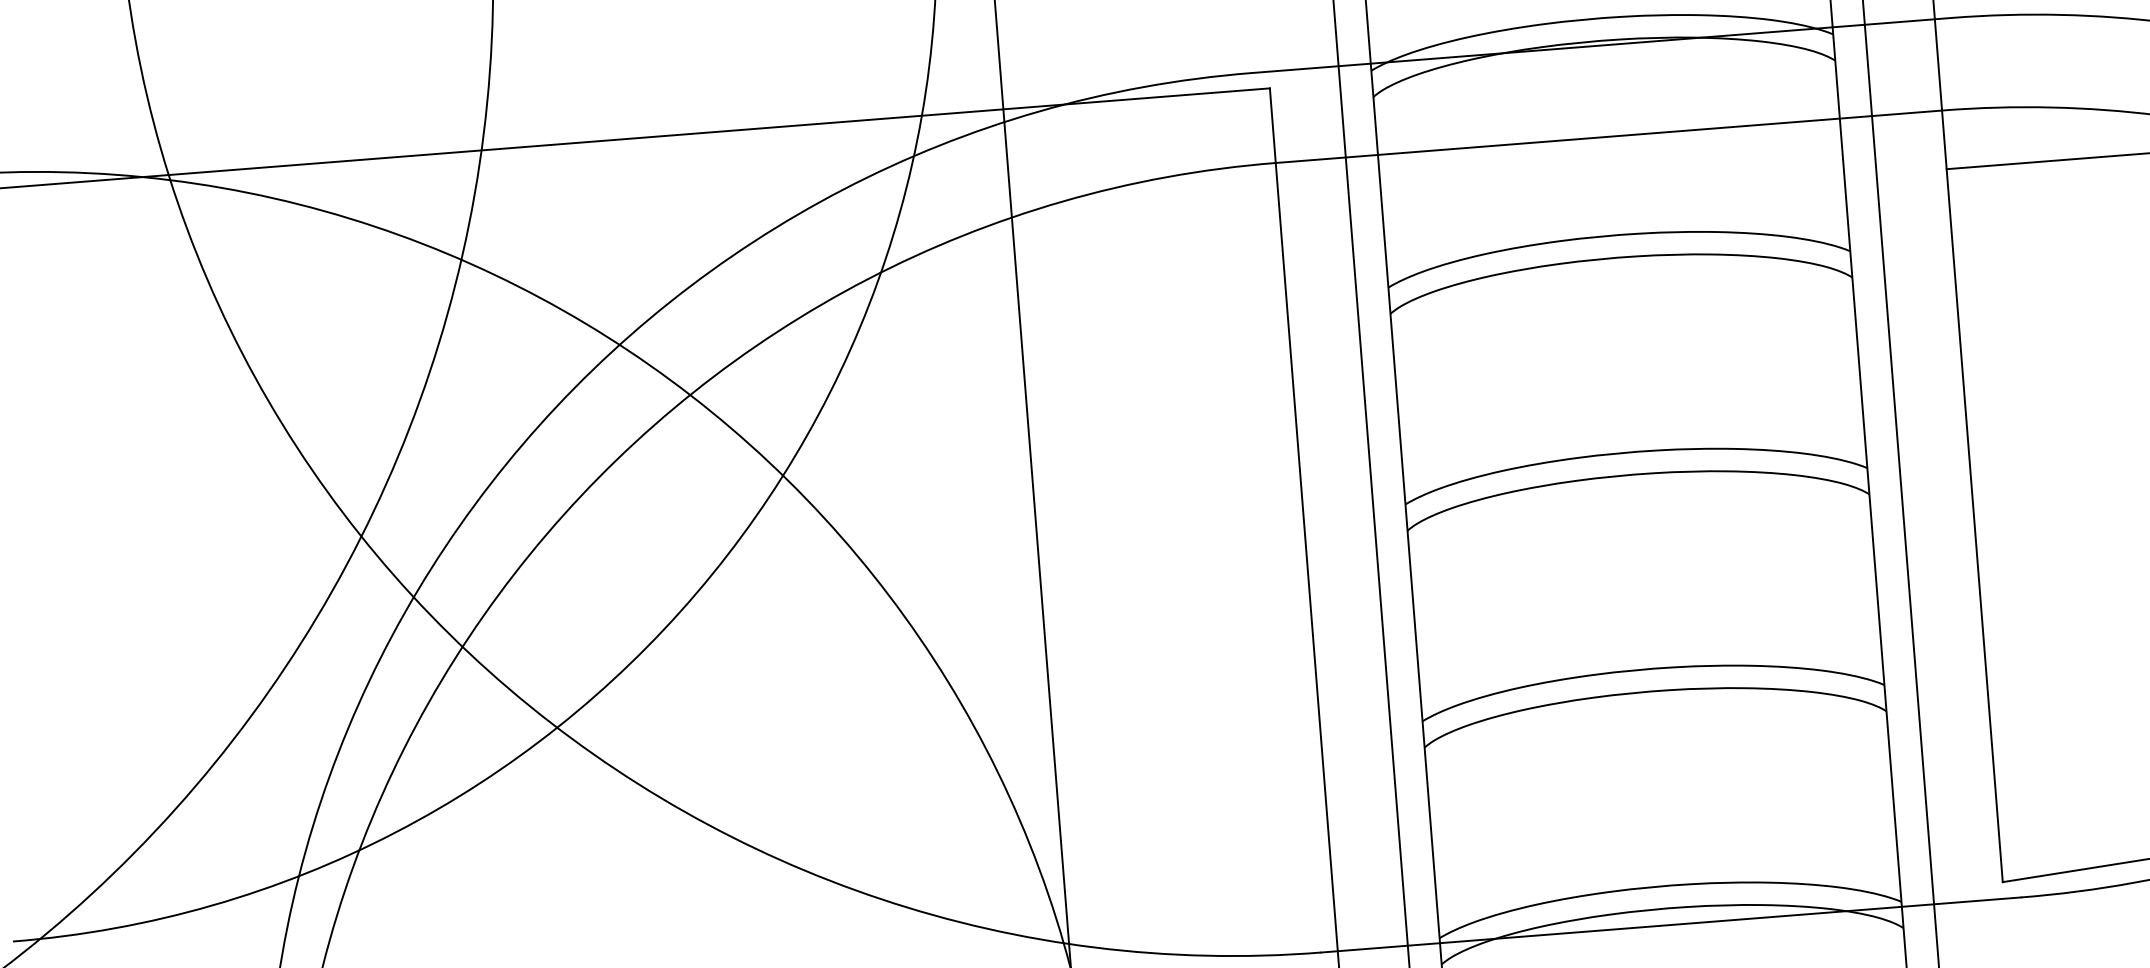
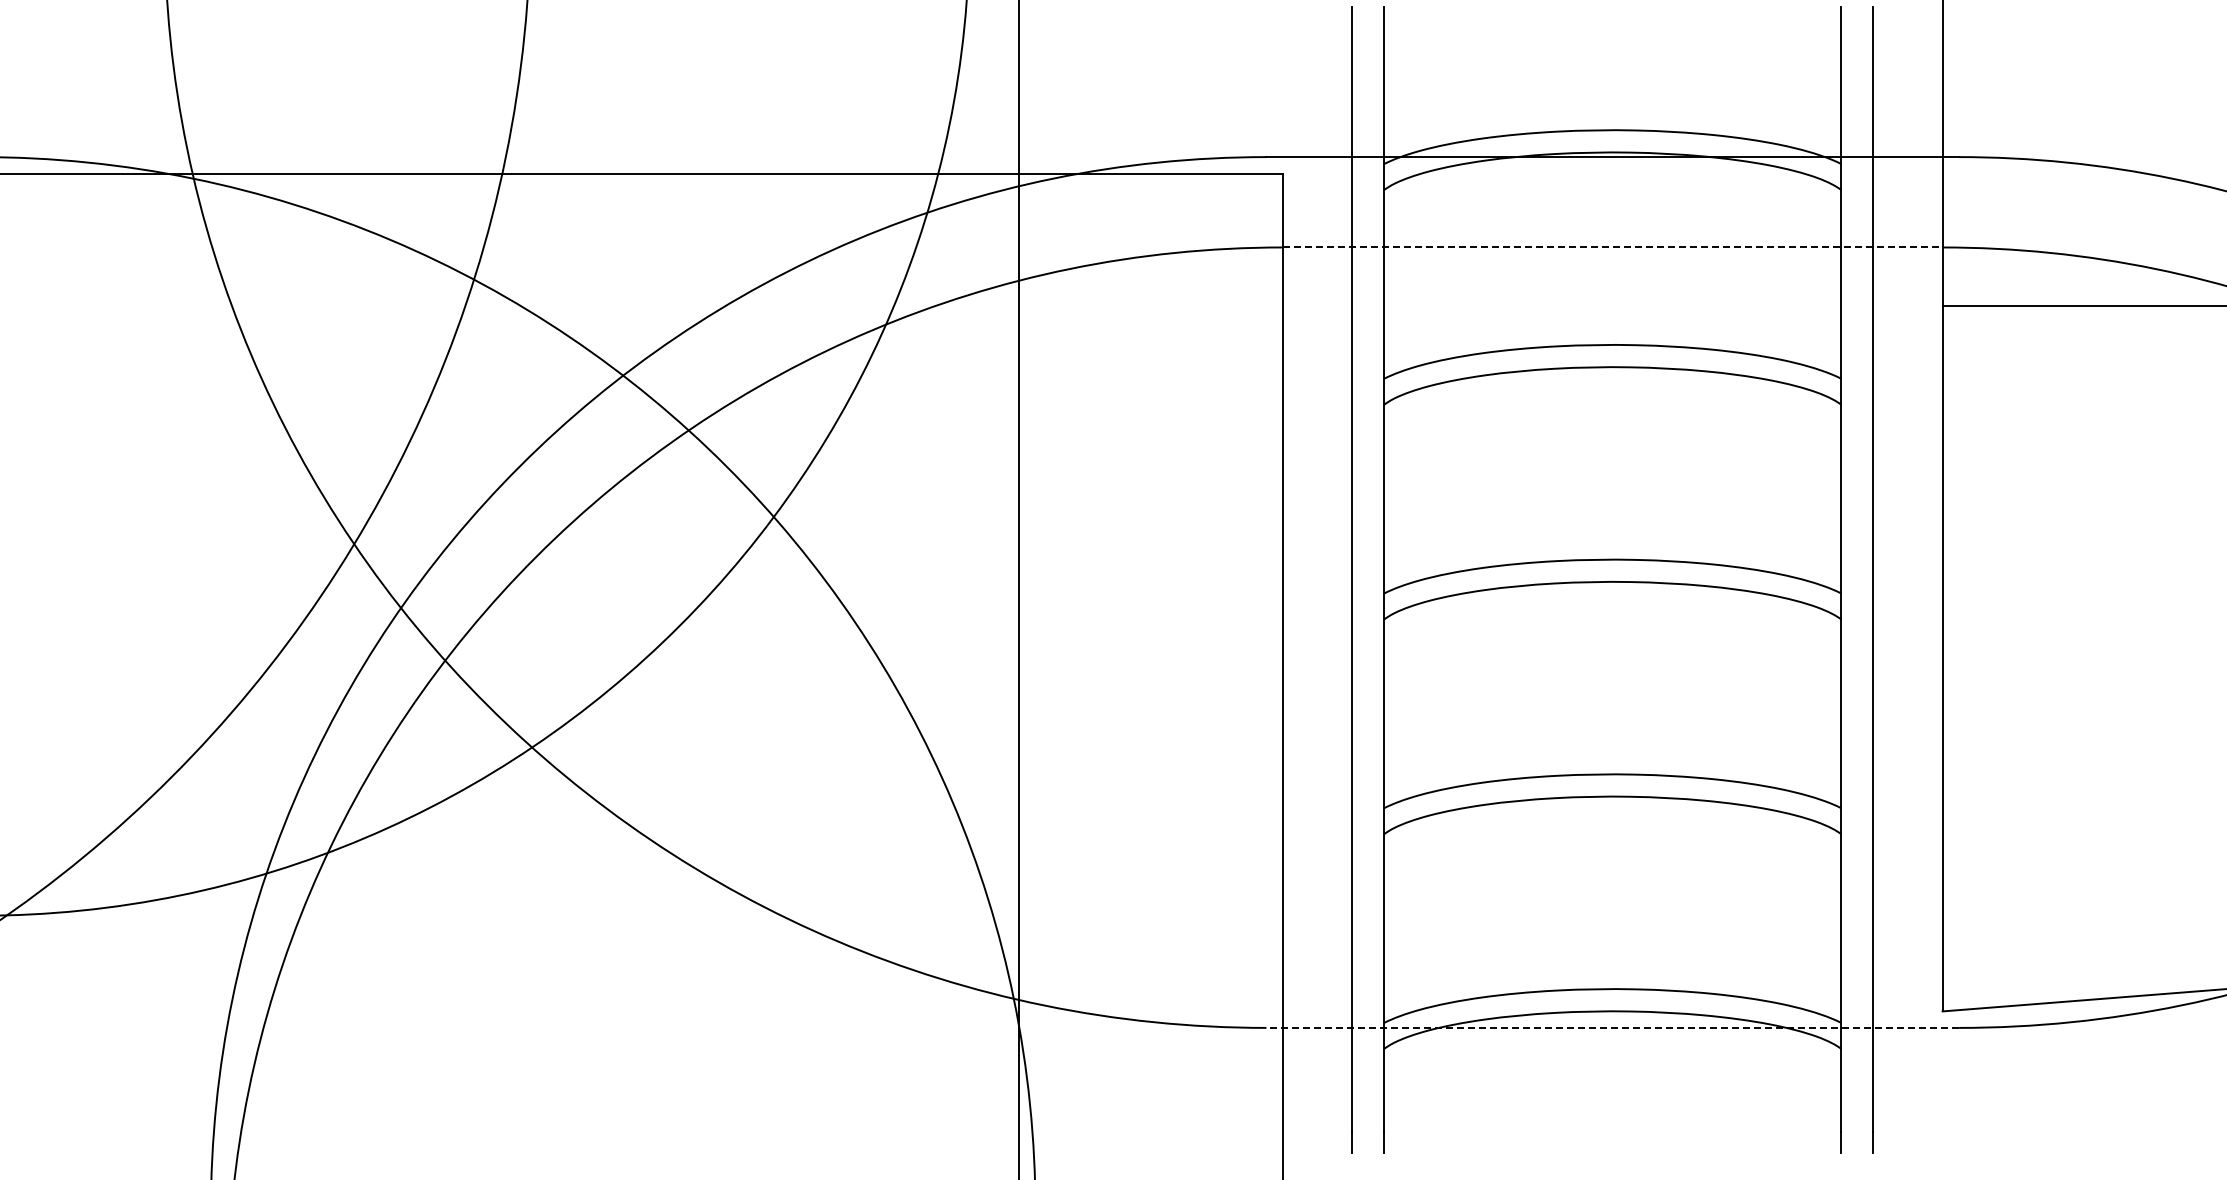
line: (1608, 136) -> (1612, 247), solid -> dashed
line: (1670, 924) -> (1612, 1027), solid -> dashed

